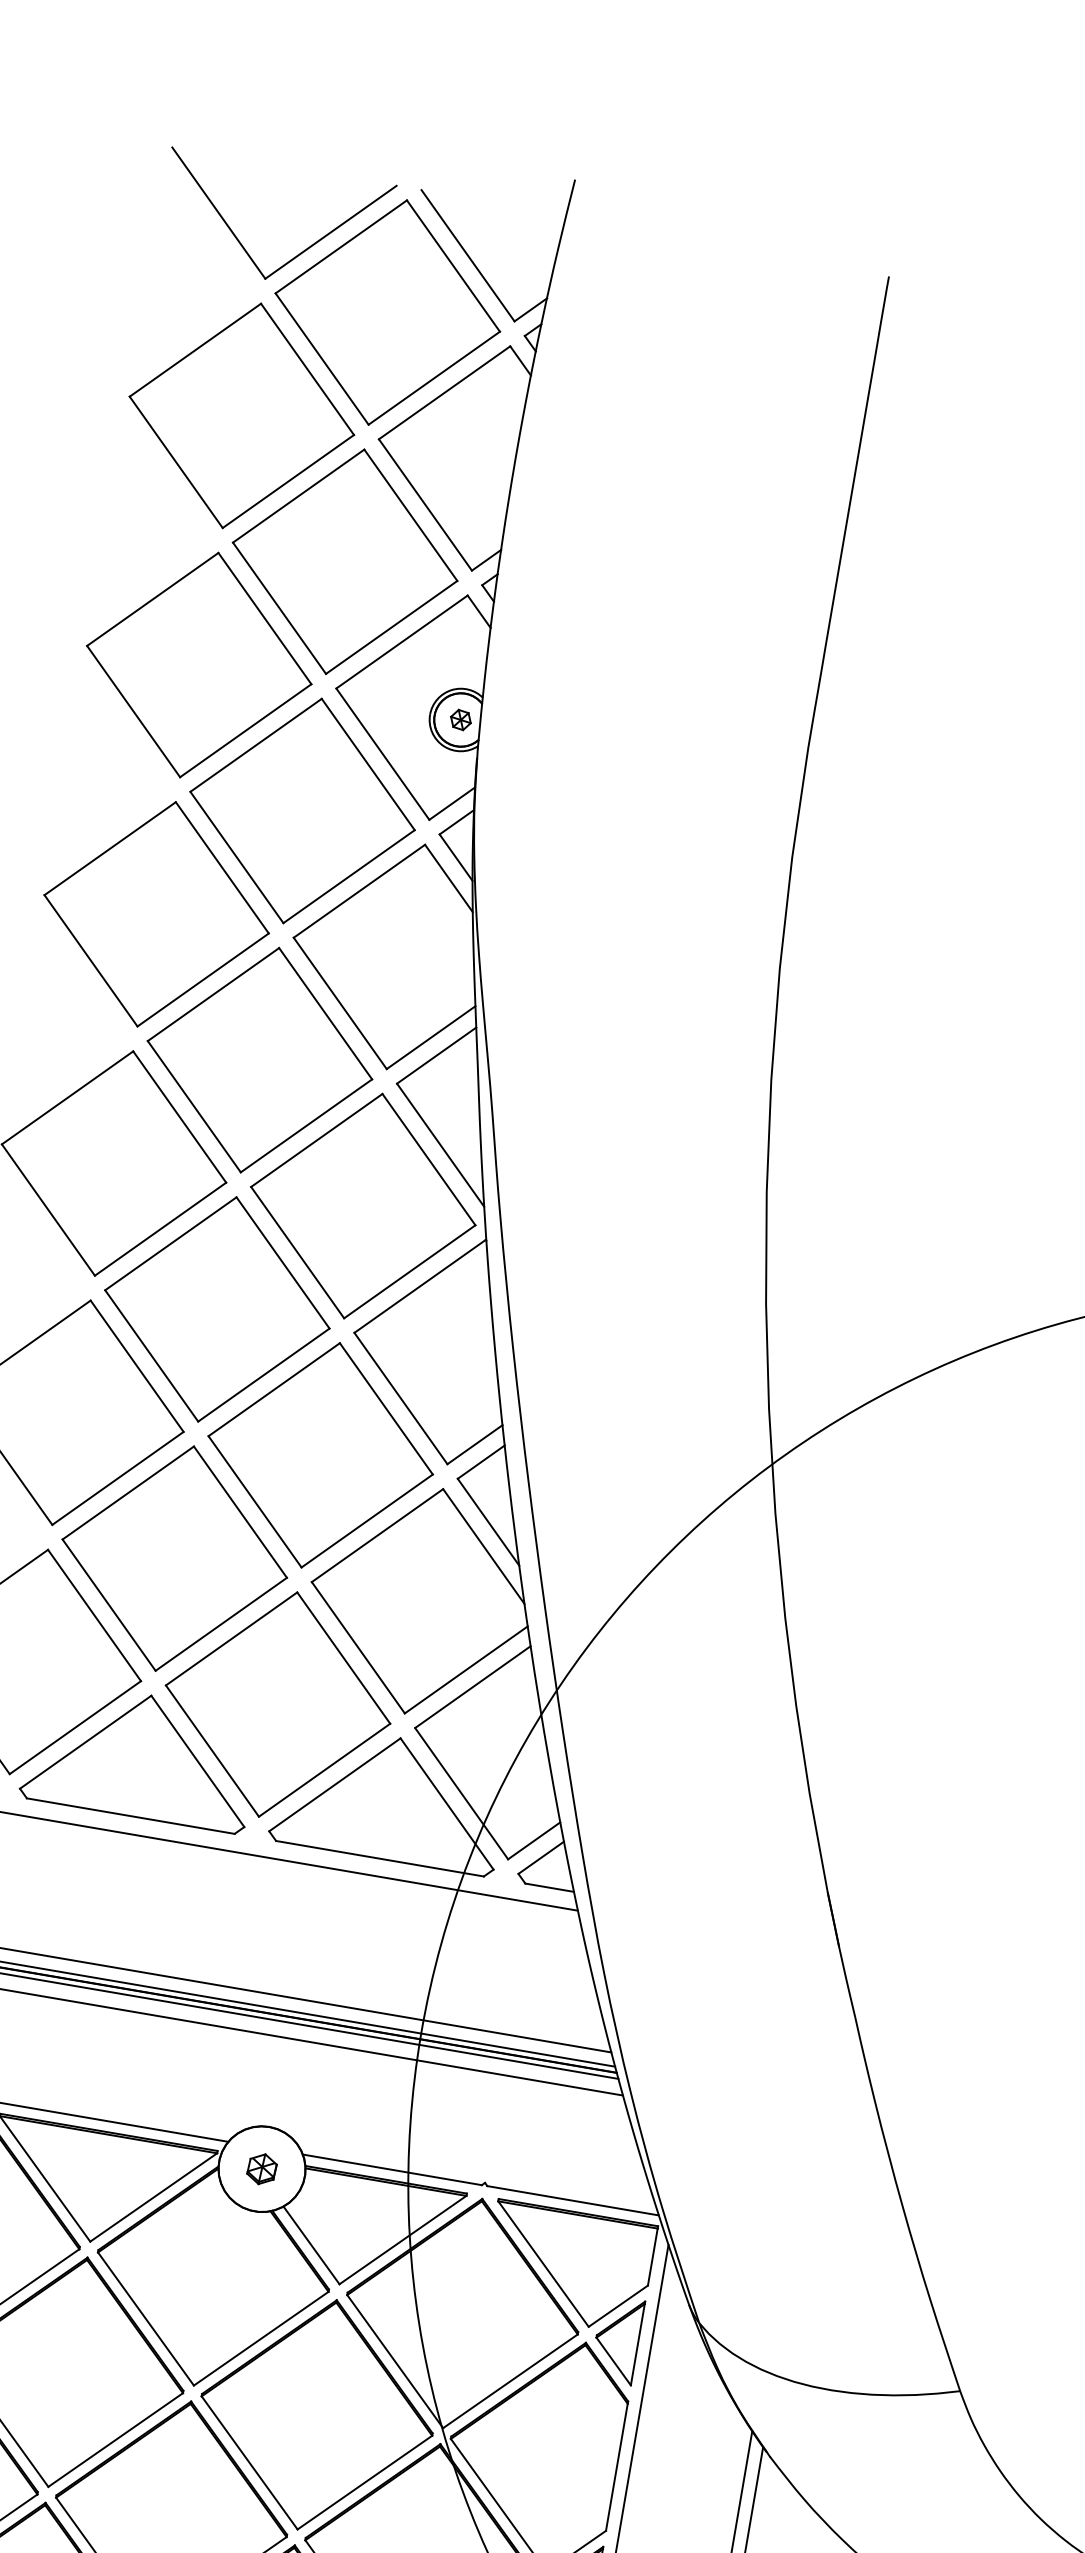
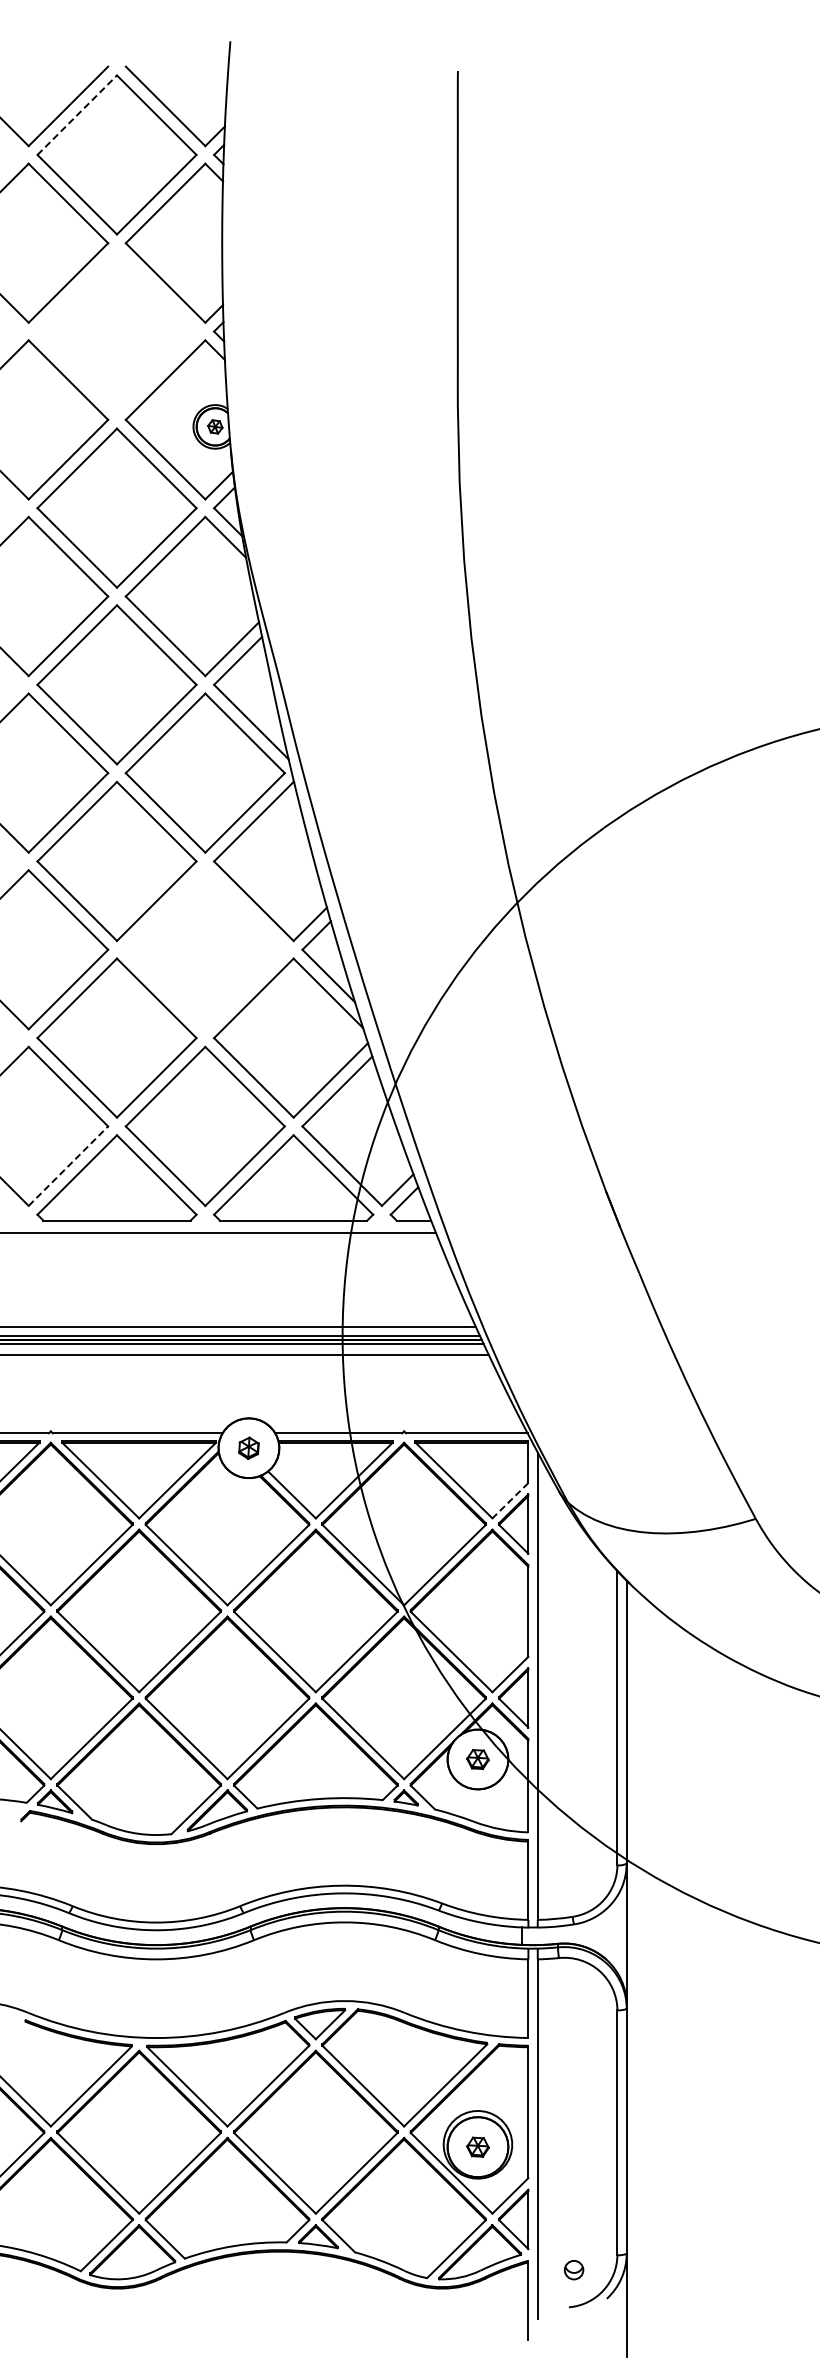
line: (341, 245) -> (77, 114), solid -> dashed
part: (344, 561) -> (116, 331), removed
part: (319, 1454) -> (204, 949), removed
line: (75, 1726) -> (68, 1165), solid -> dashed
line: (618, 2307) -> (510, 1501), solid -> dashed

